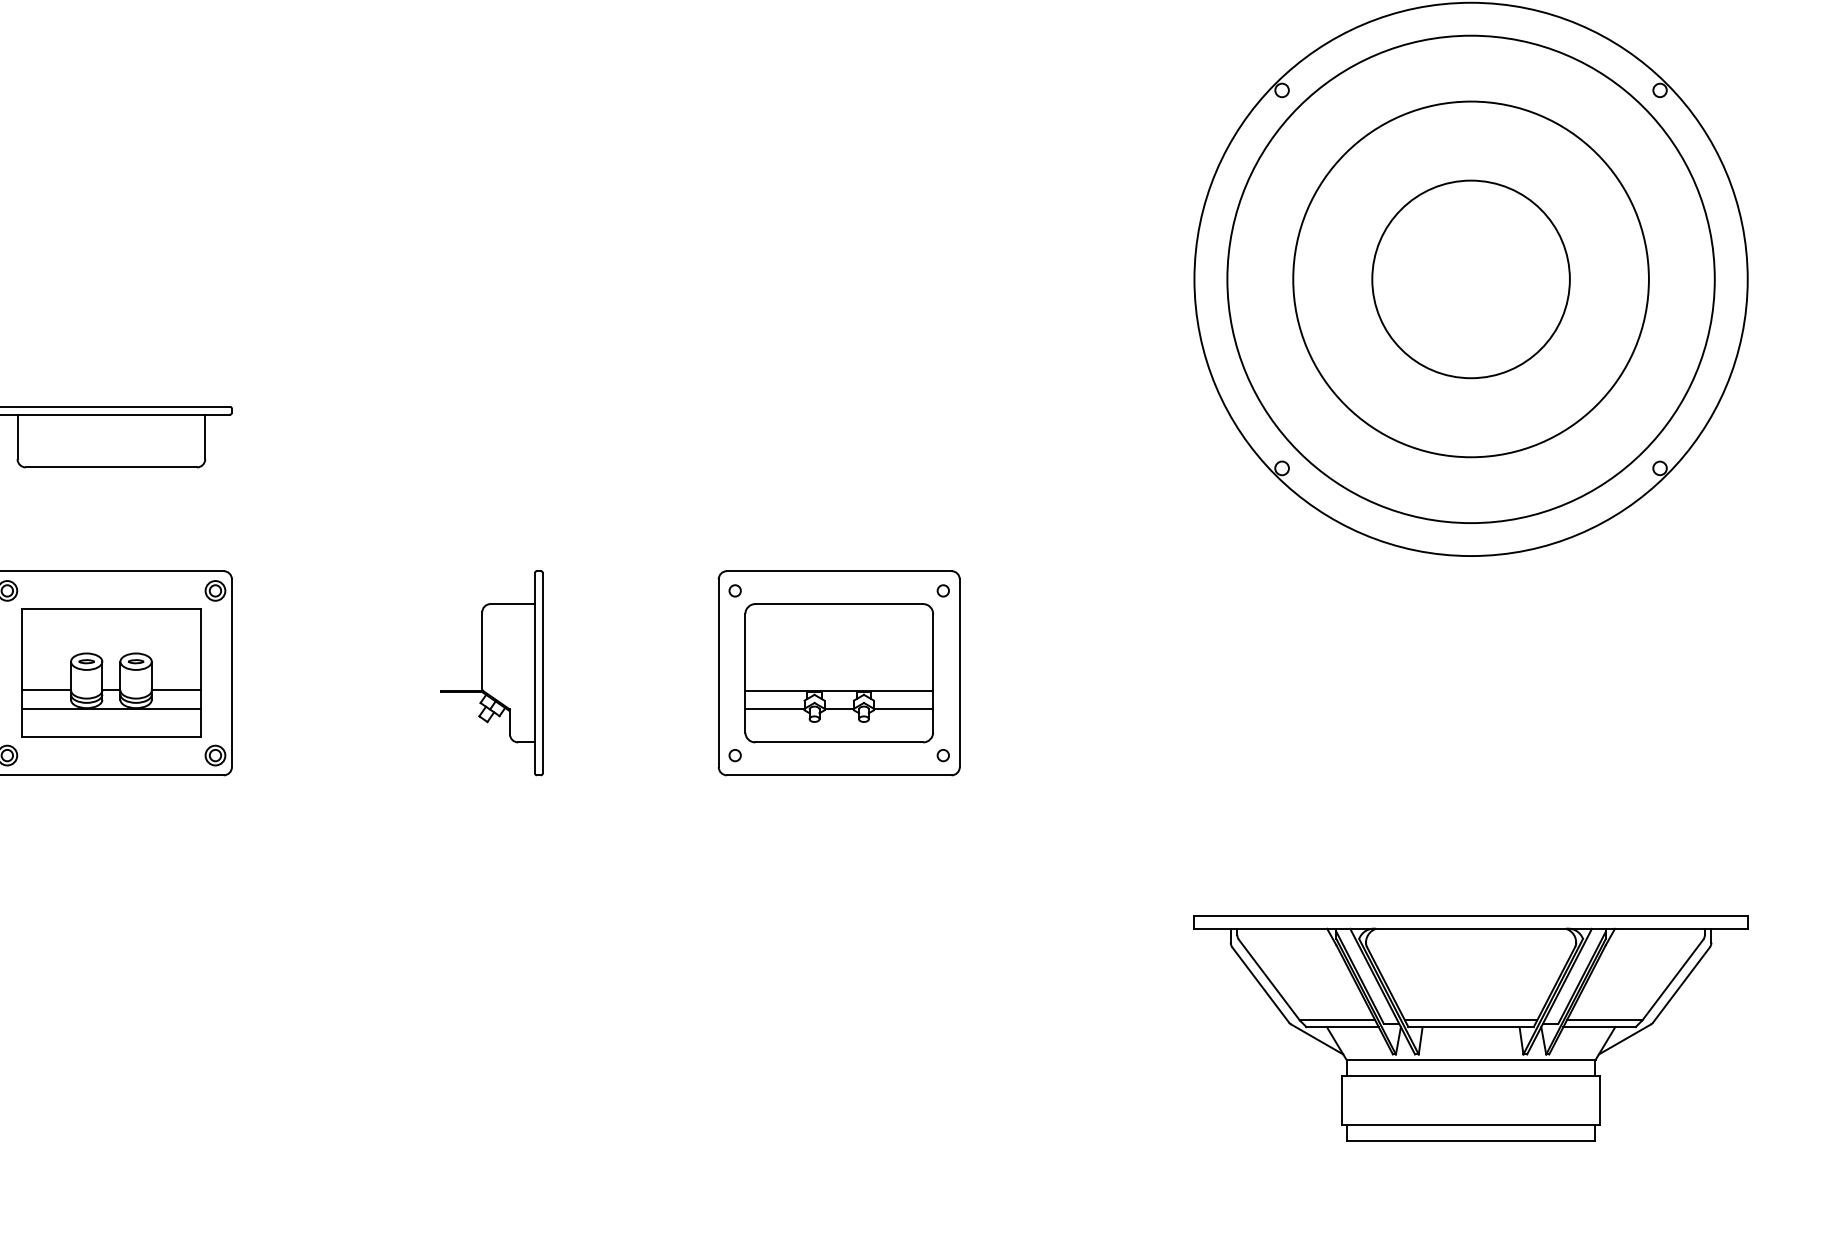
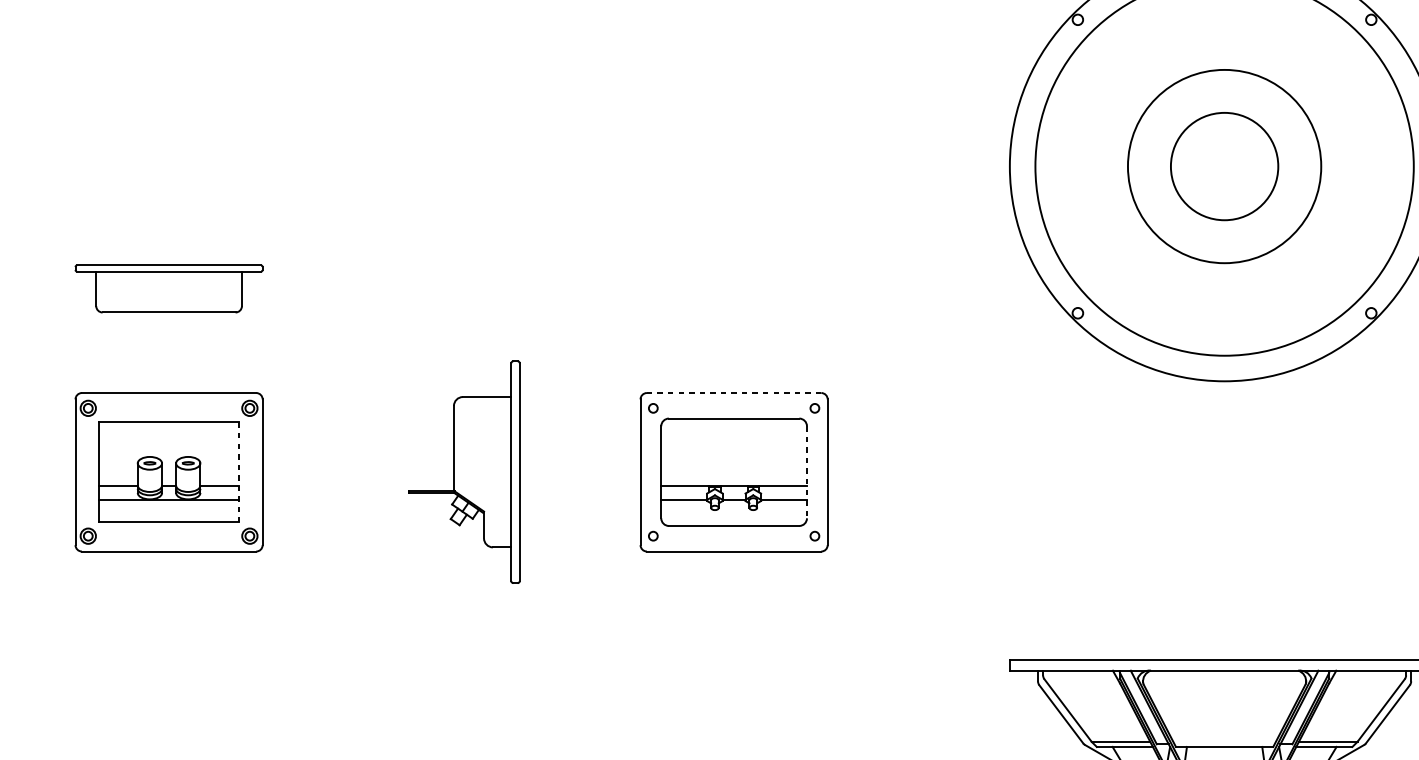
circle: (1470, 279) -> (1224, 166), size x0.7
circle: (1470, 279) -> (1224, 166), size x0.7
line: (839, 571) -> (734, 393), solid -> dashed
line: (201, 673) -> (239, 472), solid -> dashed
part: (491, 673) -> (464, 472), size x1.4
line: (933, 673) -> (807, 472), solid -> dashed
line: (1471, 1020) -> (1224, 741), removed

